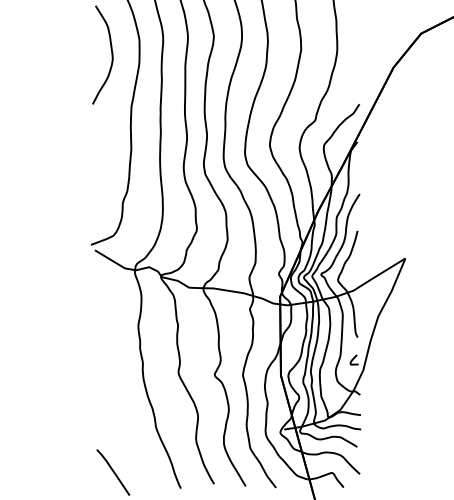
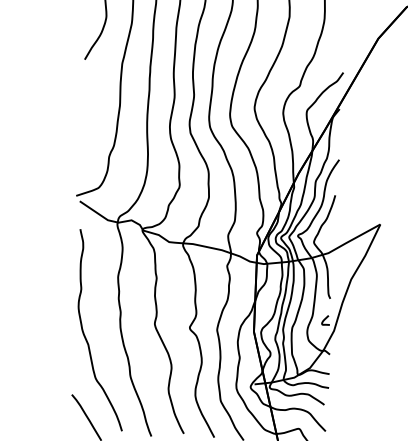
curve: (108, 389) -> (86, 336), added

